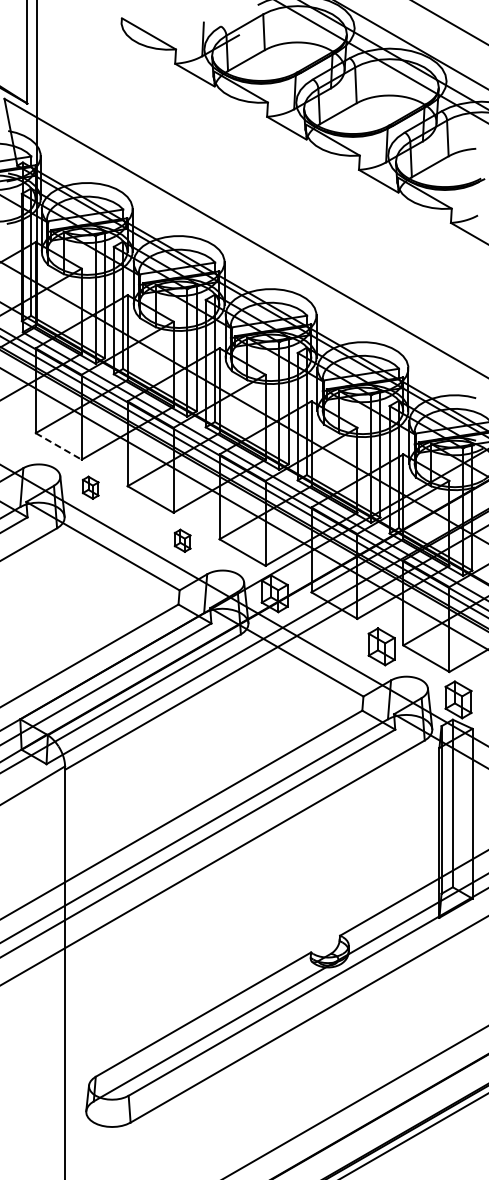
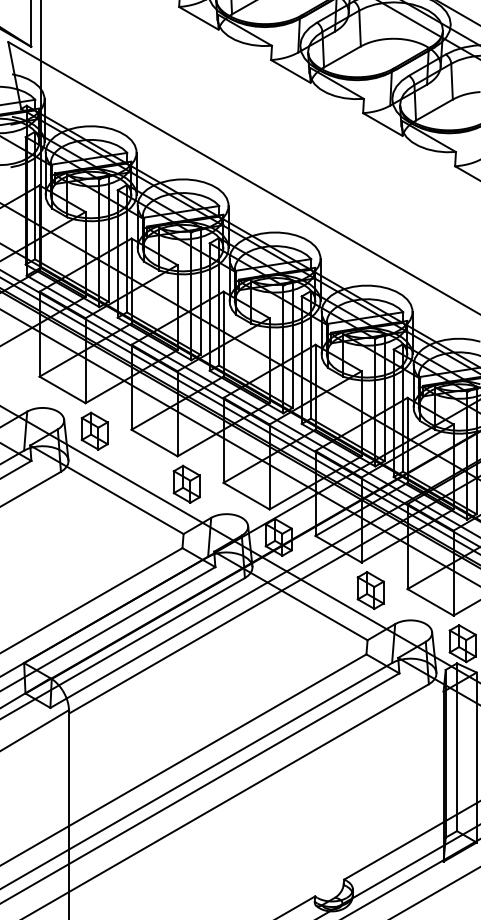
line: (58, 446) -> (62, 390), dashed -> solid
part: (90, 487) -> (94, 431), size x1.67
part: (182, 540) -> (186, 484), size x1.67
part: (381, 646) -> (370, 590), moved

